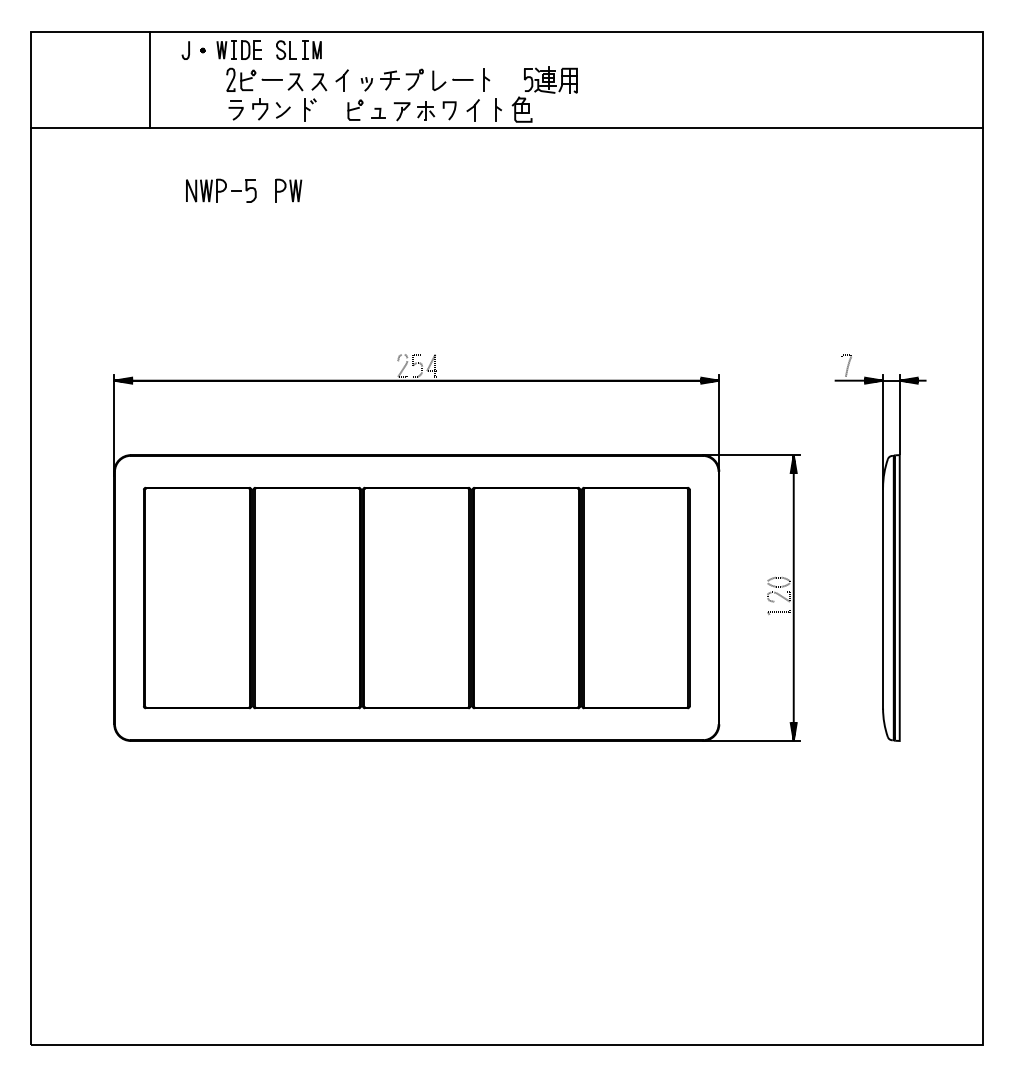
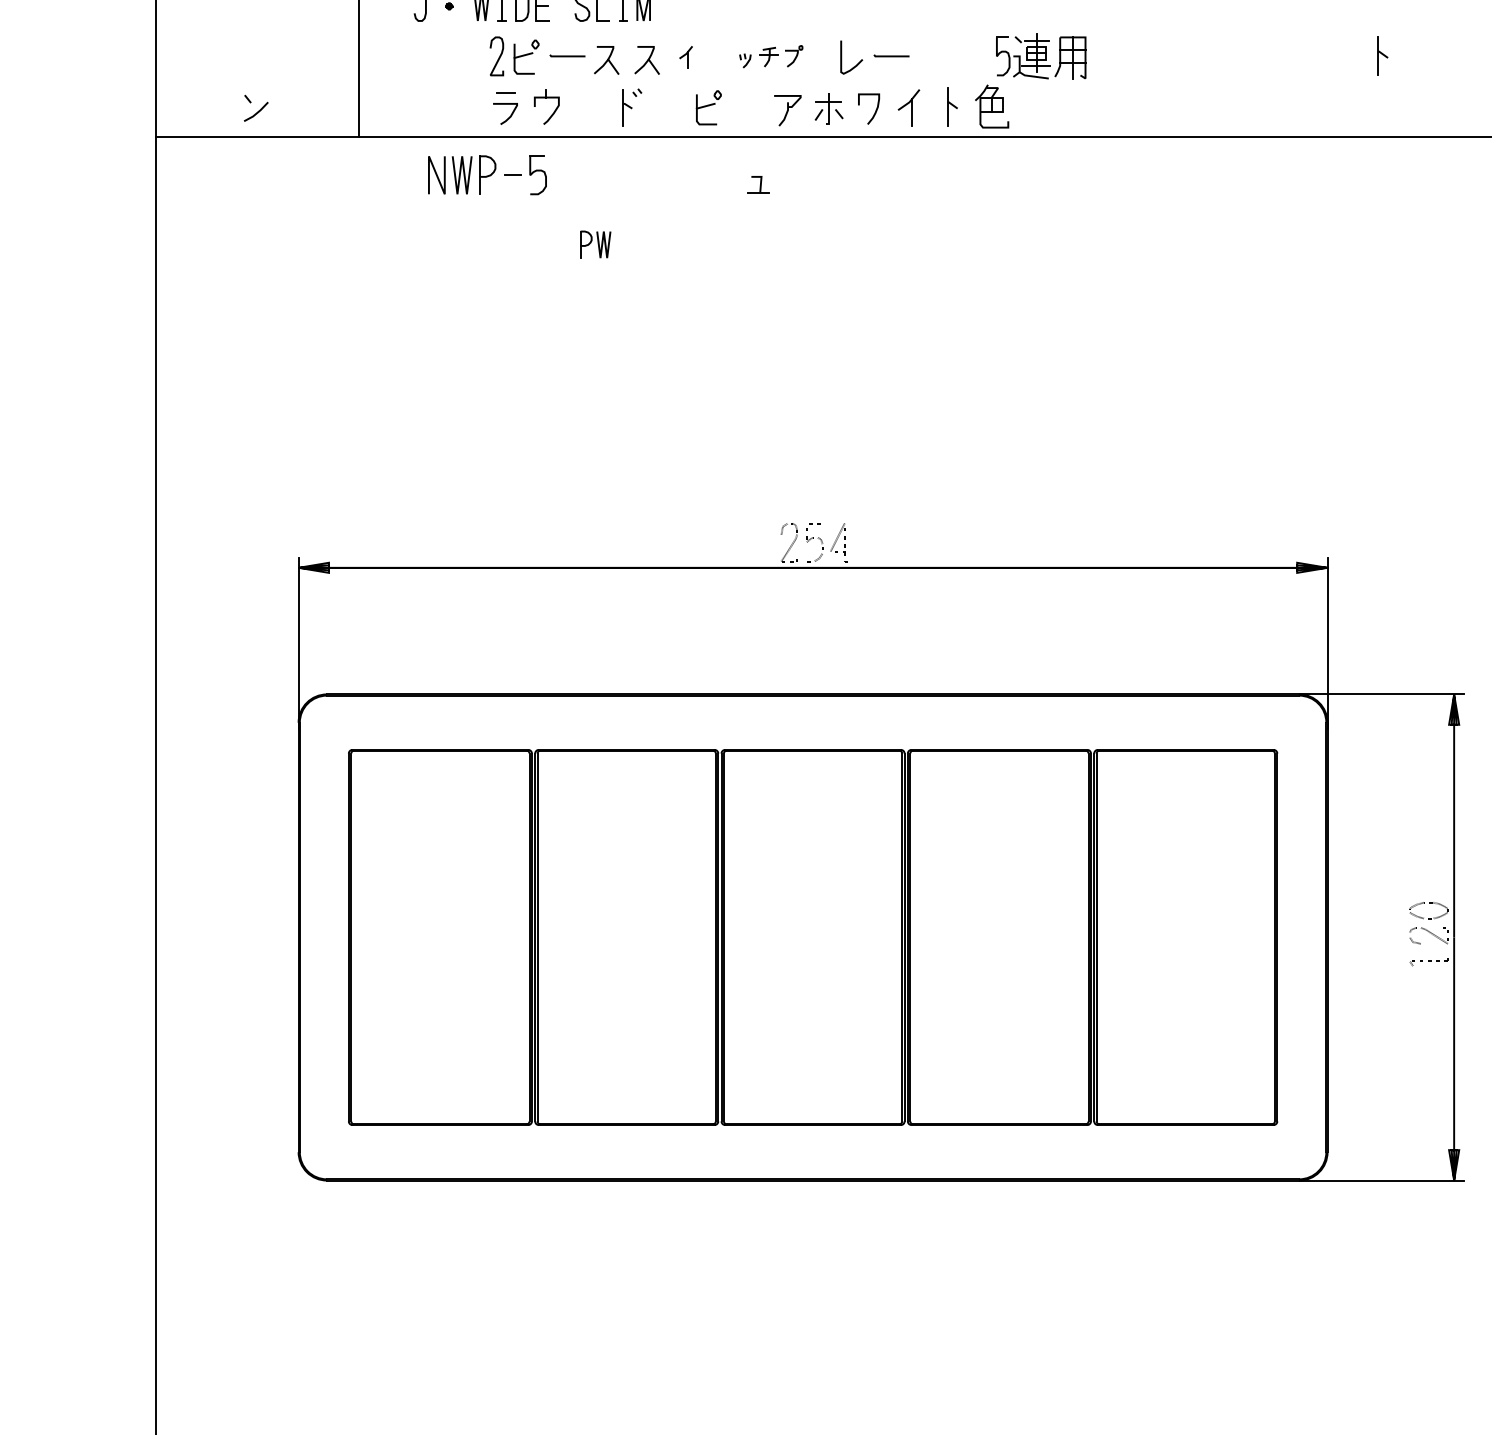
part: (391, 79) -> (770, 55), size x0.6
part: (486, 79) -> (1382, 55), moved
part: (341, 80) -> (685, 57), size x0.6
part: (283, 110) -> (256, 108), moved
part: (378, 112) -> (758, 183), moved
part: (221, 190) -> (487, 174), moved
part: (288, 190) -> (594, 244), size x0.7

